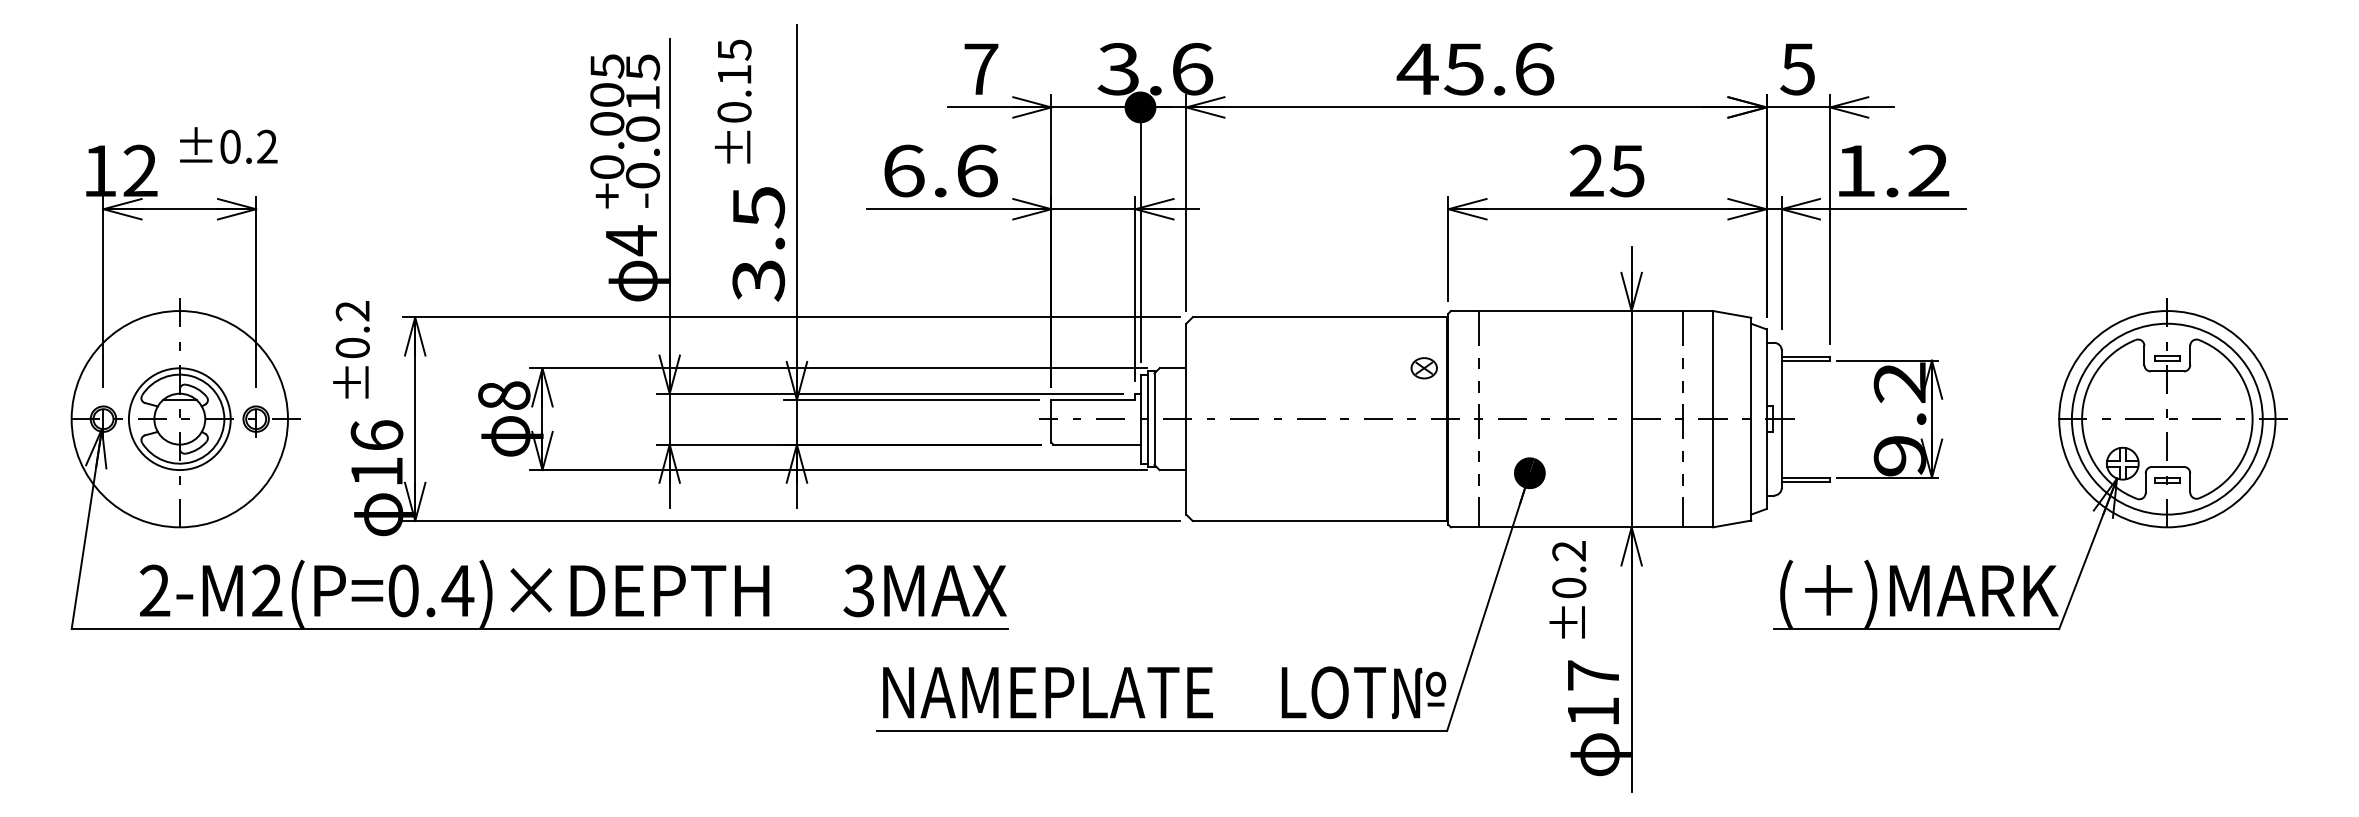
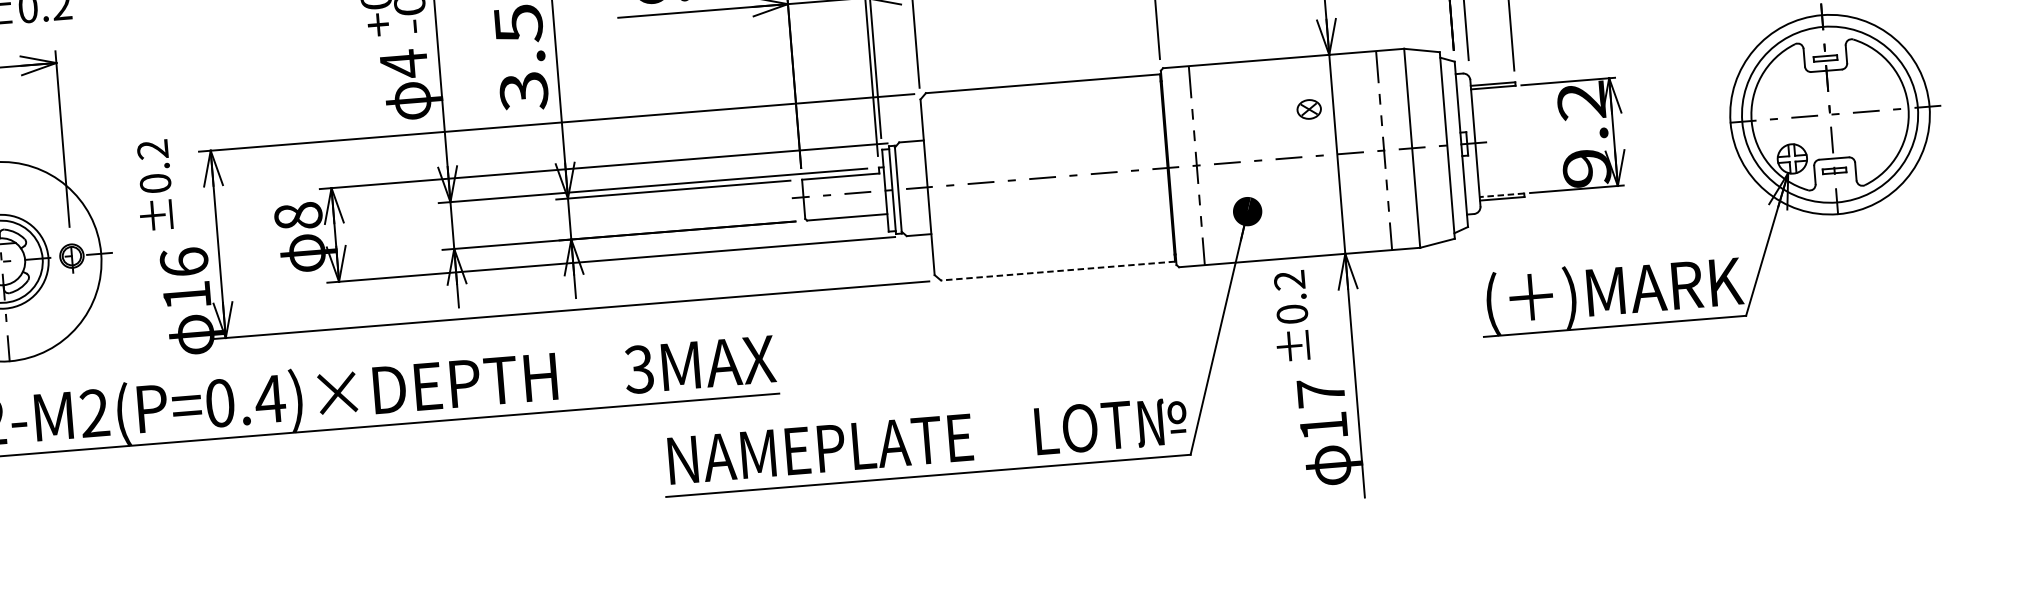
part: (1423, 368) -> (1308, 109), moved
line: (1805, 477) -> (1501, 195), solid -> dashed
line: (1319, 520) -> (1057, 270), solid -> dashed

